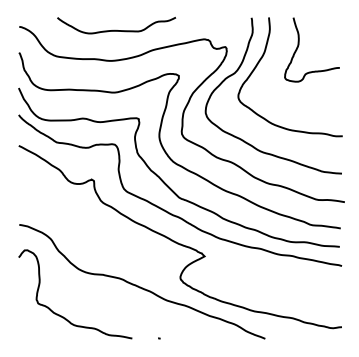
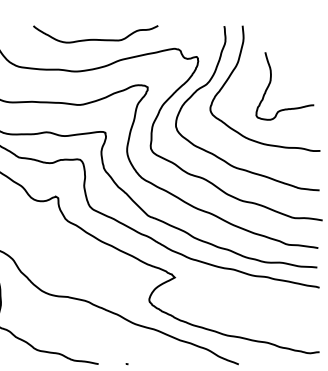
curve: (115, 29) -> (94, 38), moved
curve: (299, 45) -> (271, 81), moved

